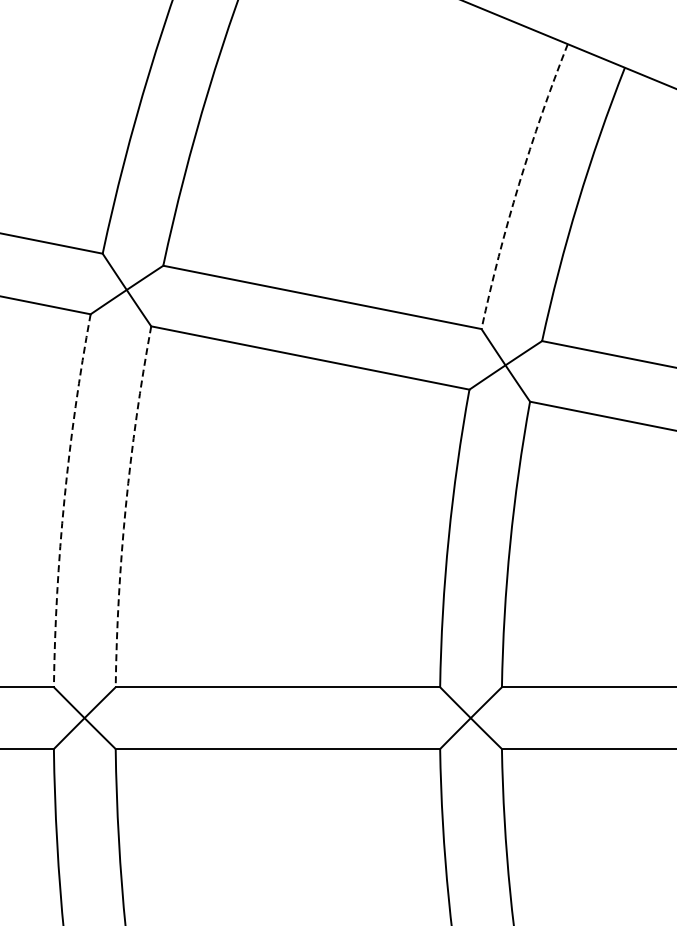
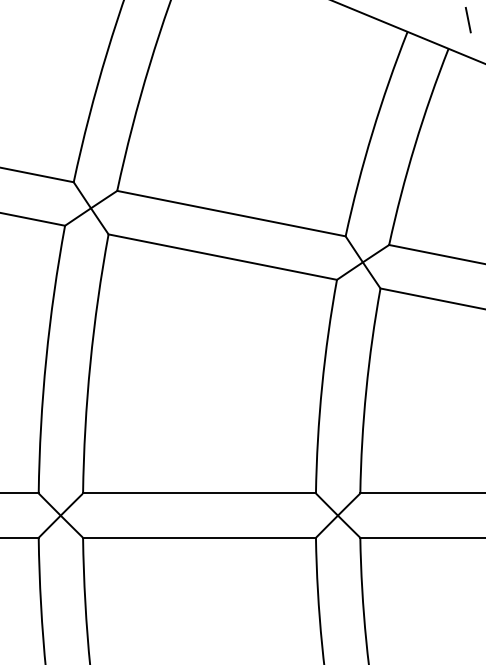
line: (652, 27) -> (468, 19), added
arc: (518, 184) -> (372, 132), dashed -> solid
arc: (64, 500) -> (46, 359), dashed -> solid
arc: (125, 506) -> (90, 363), dashed -> solid

